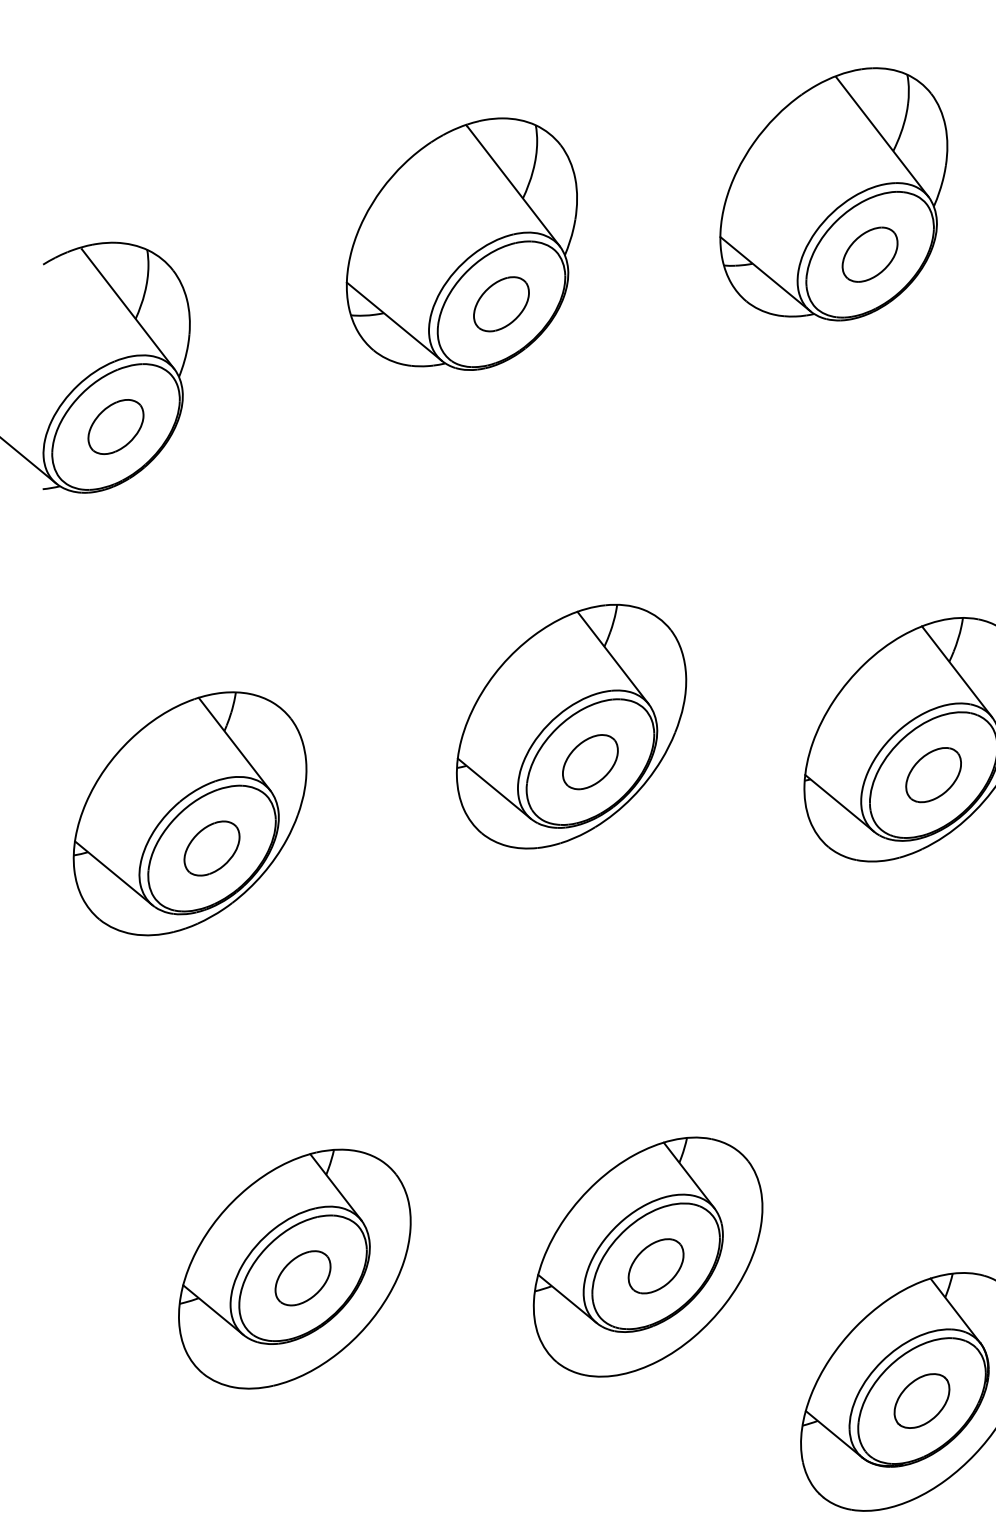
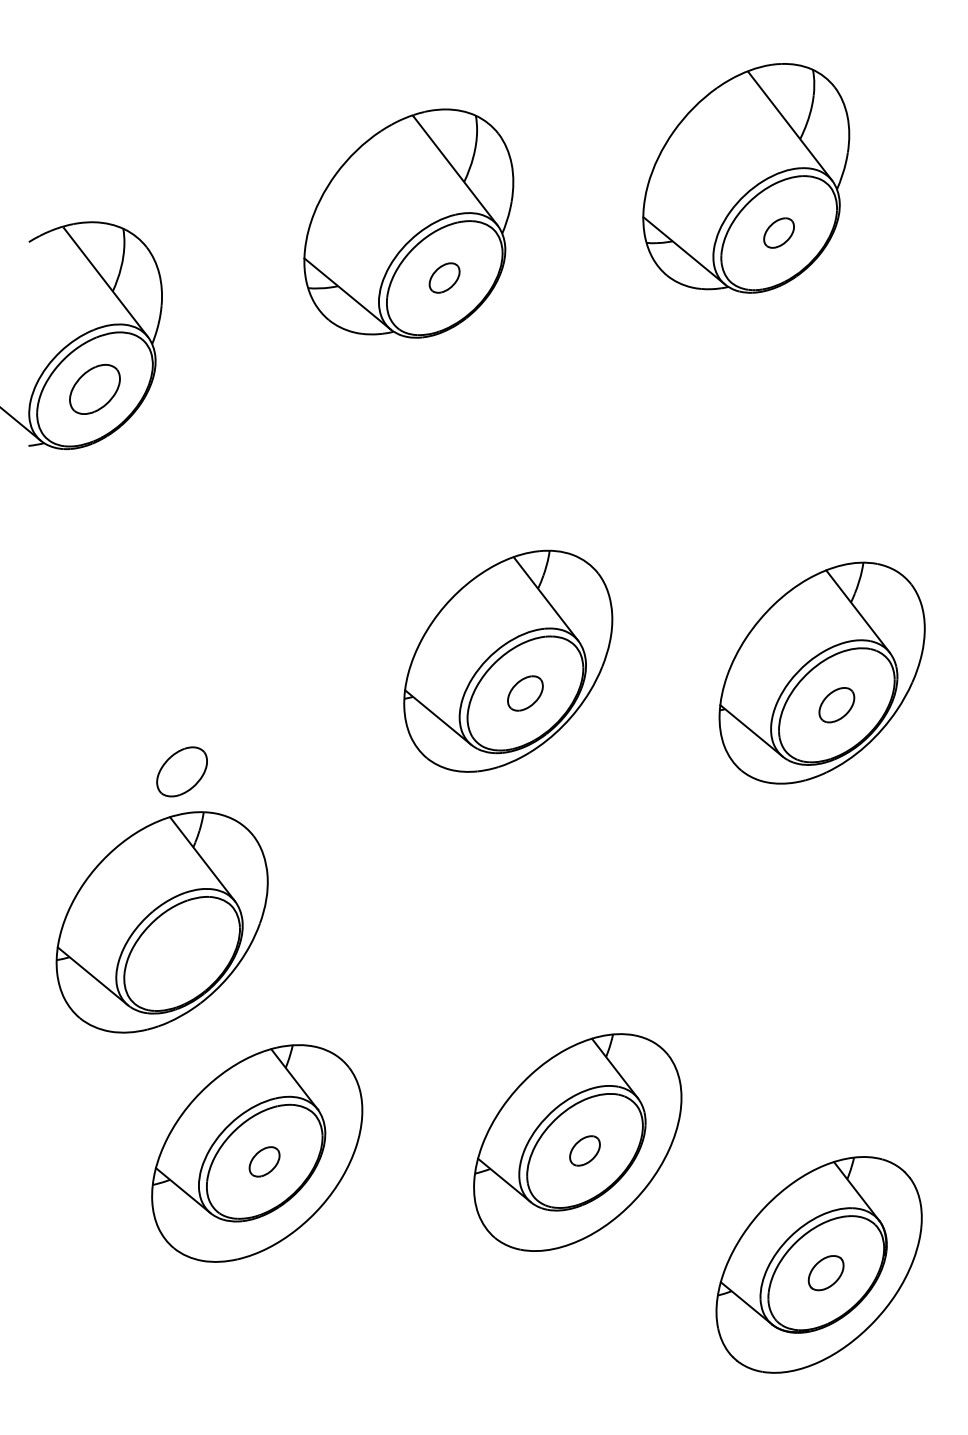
part: (869, 254) -> (778, 232), size x0.6
part: (501, 303) -> (444, 277), size x0.6
part: (590, 762) -> (525, 693), size x0.7
part: (933, 774) -> (836, 704), size x0.7
part: (189, 813) -> (161, 922), moved
part: (655, 1265) -> (584, 1150), size x0.6
part: (302, 1277) -> (264, 1161), size x0.6
part: (921, 1400) -> (825, 1272), size x0.7

